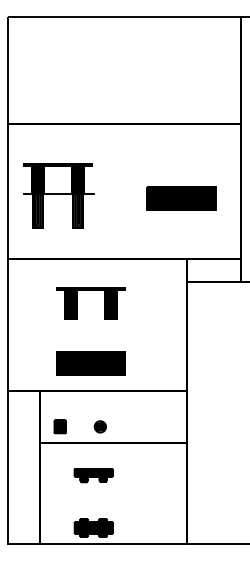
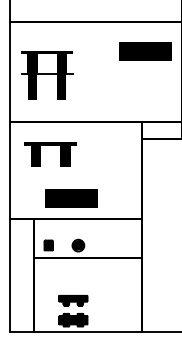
part: (181, 198) -> (145, 51), moved
part: (90, 290) -> (50, 145), moved
part: (99, 426) -> (77, 245), size x1.4
part: (93, 475) -> (73, 300), moved

